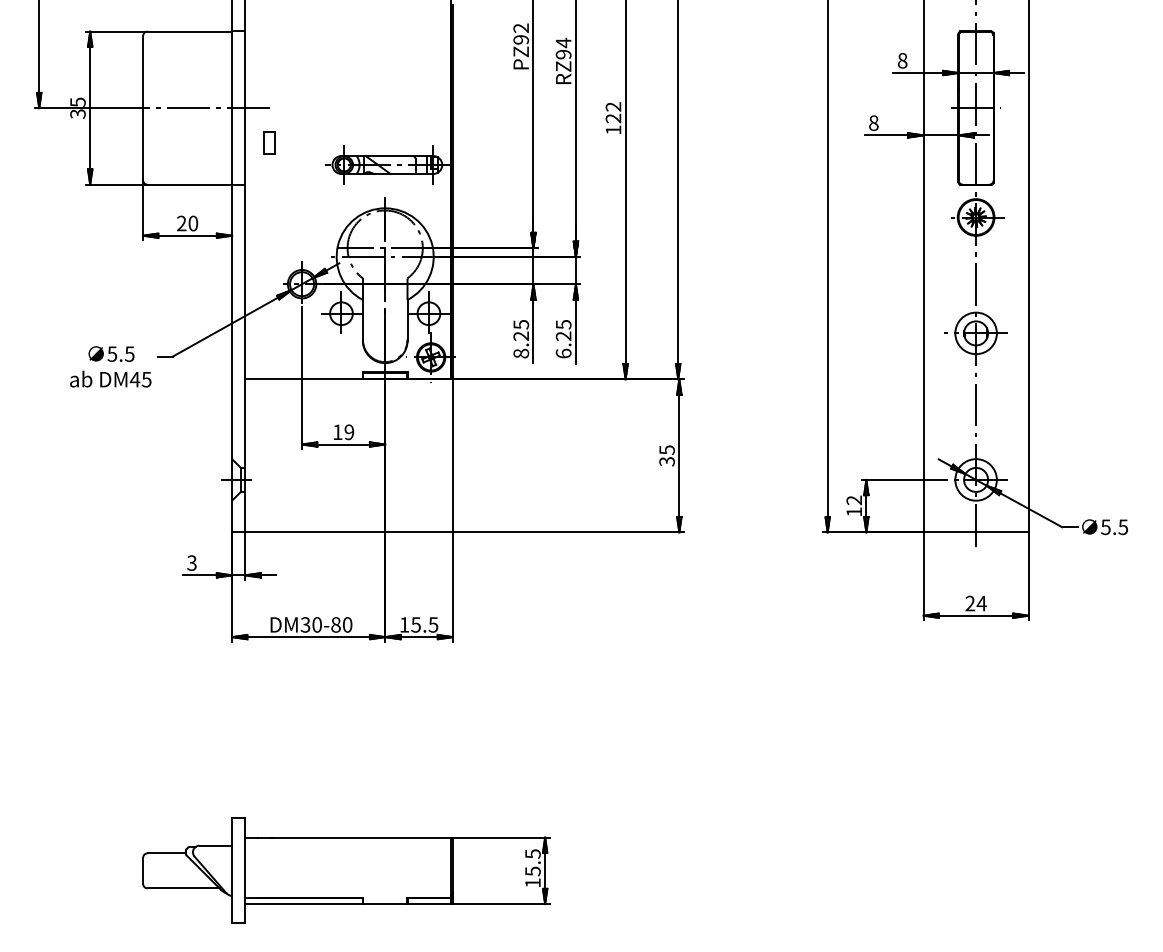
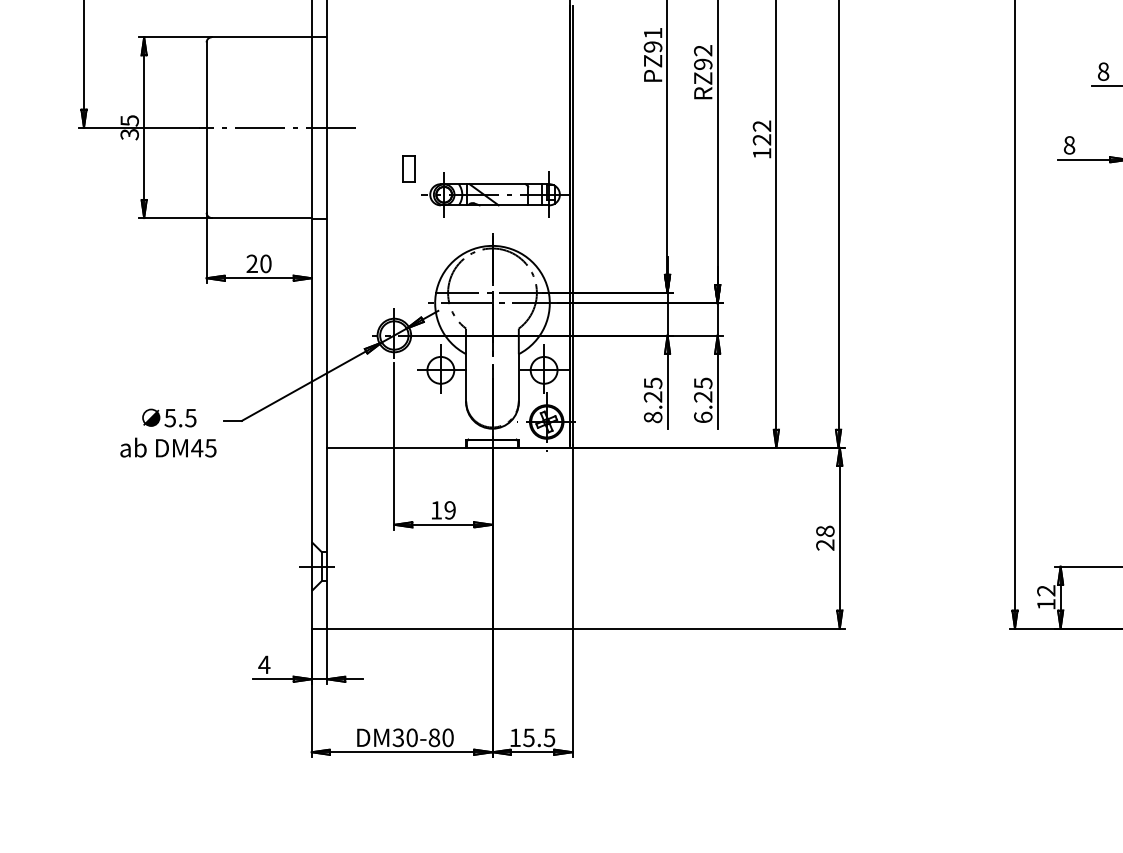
text: (520, 28) -> (652, 33), PZ92 -> PZ91
text: (563, 42) -> (703, 50), RZ94 -> RZ92
part: (269, 142) -> (408, 168), moved
text: (666, 455) -> (824, 537), 35 -> 28
text: (191, 562) -> (263, 664), 3 -> 4

